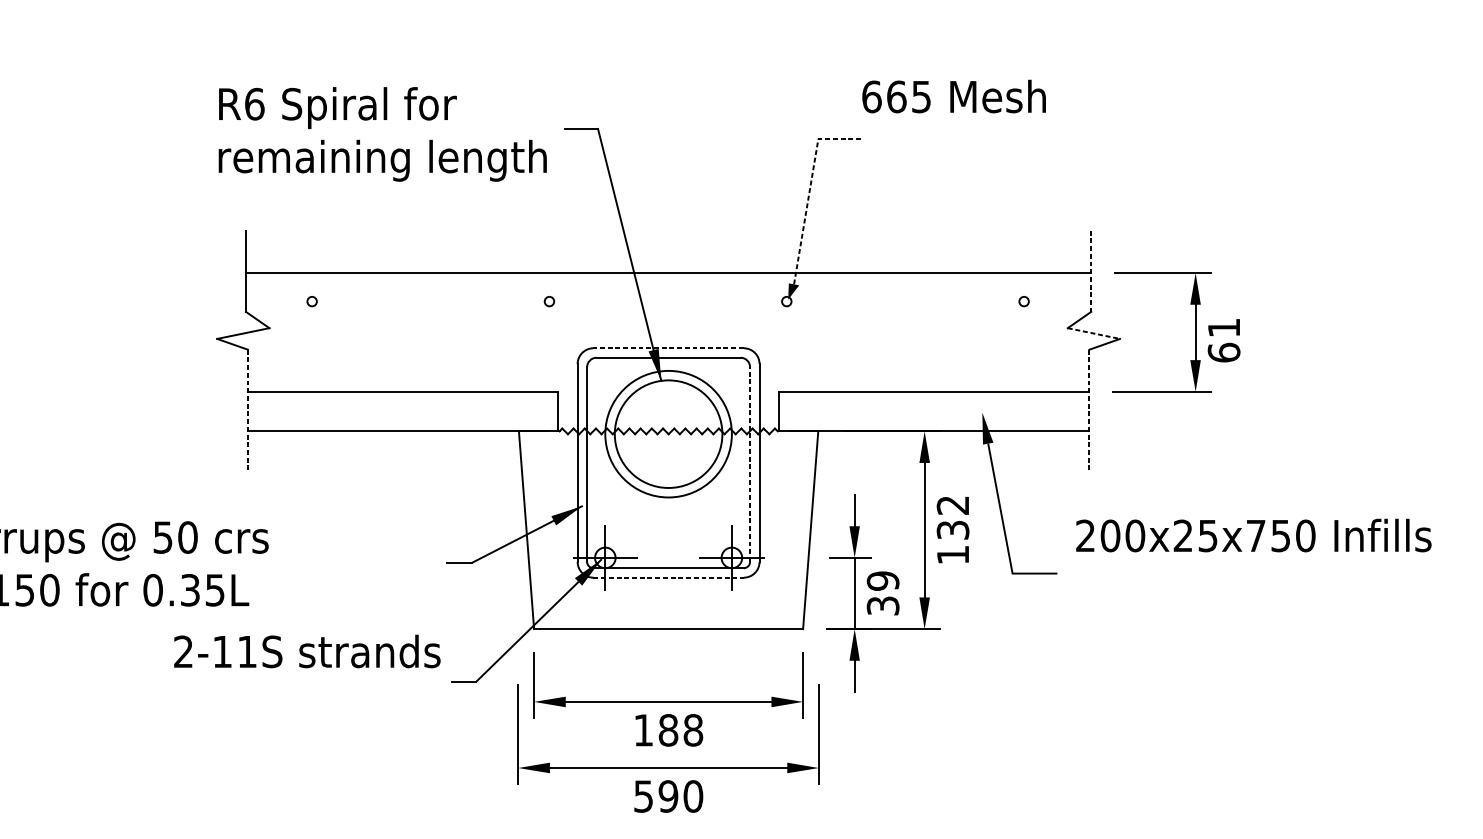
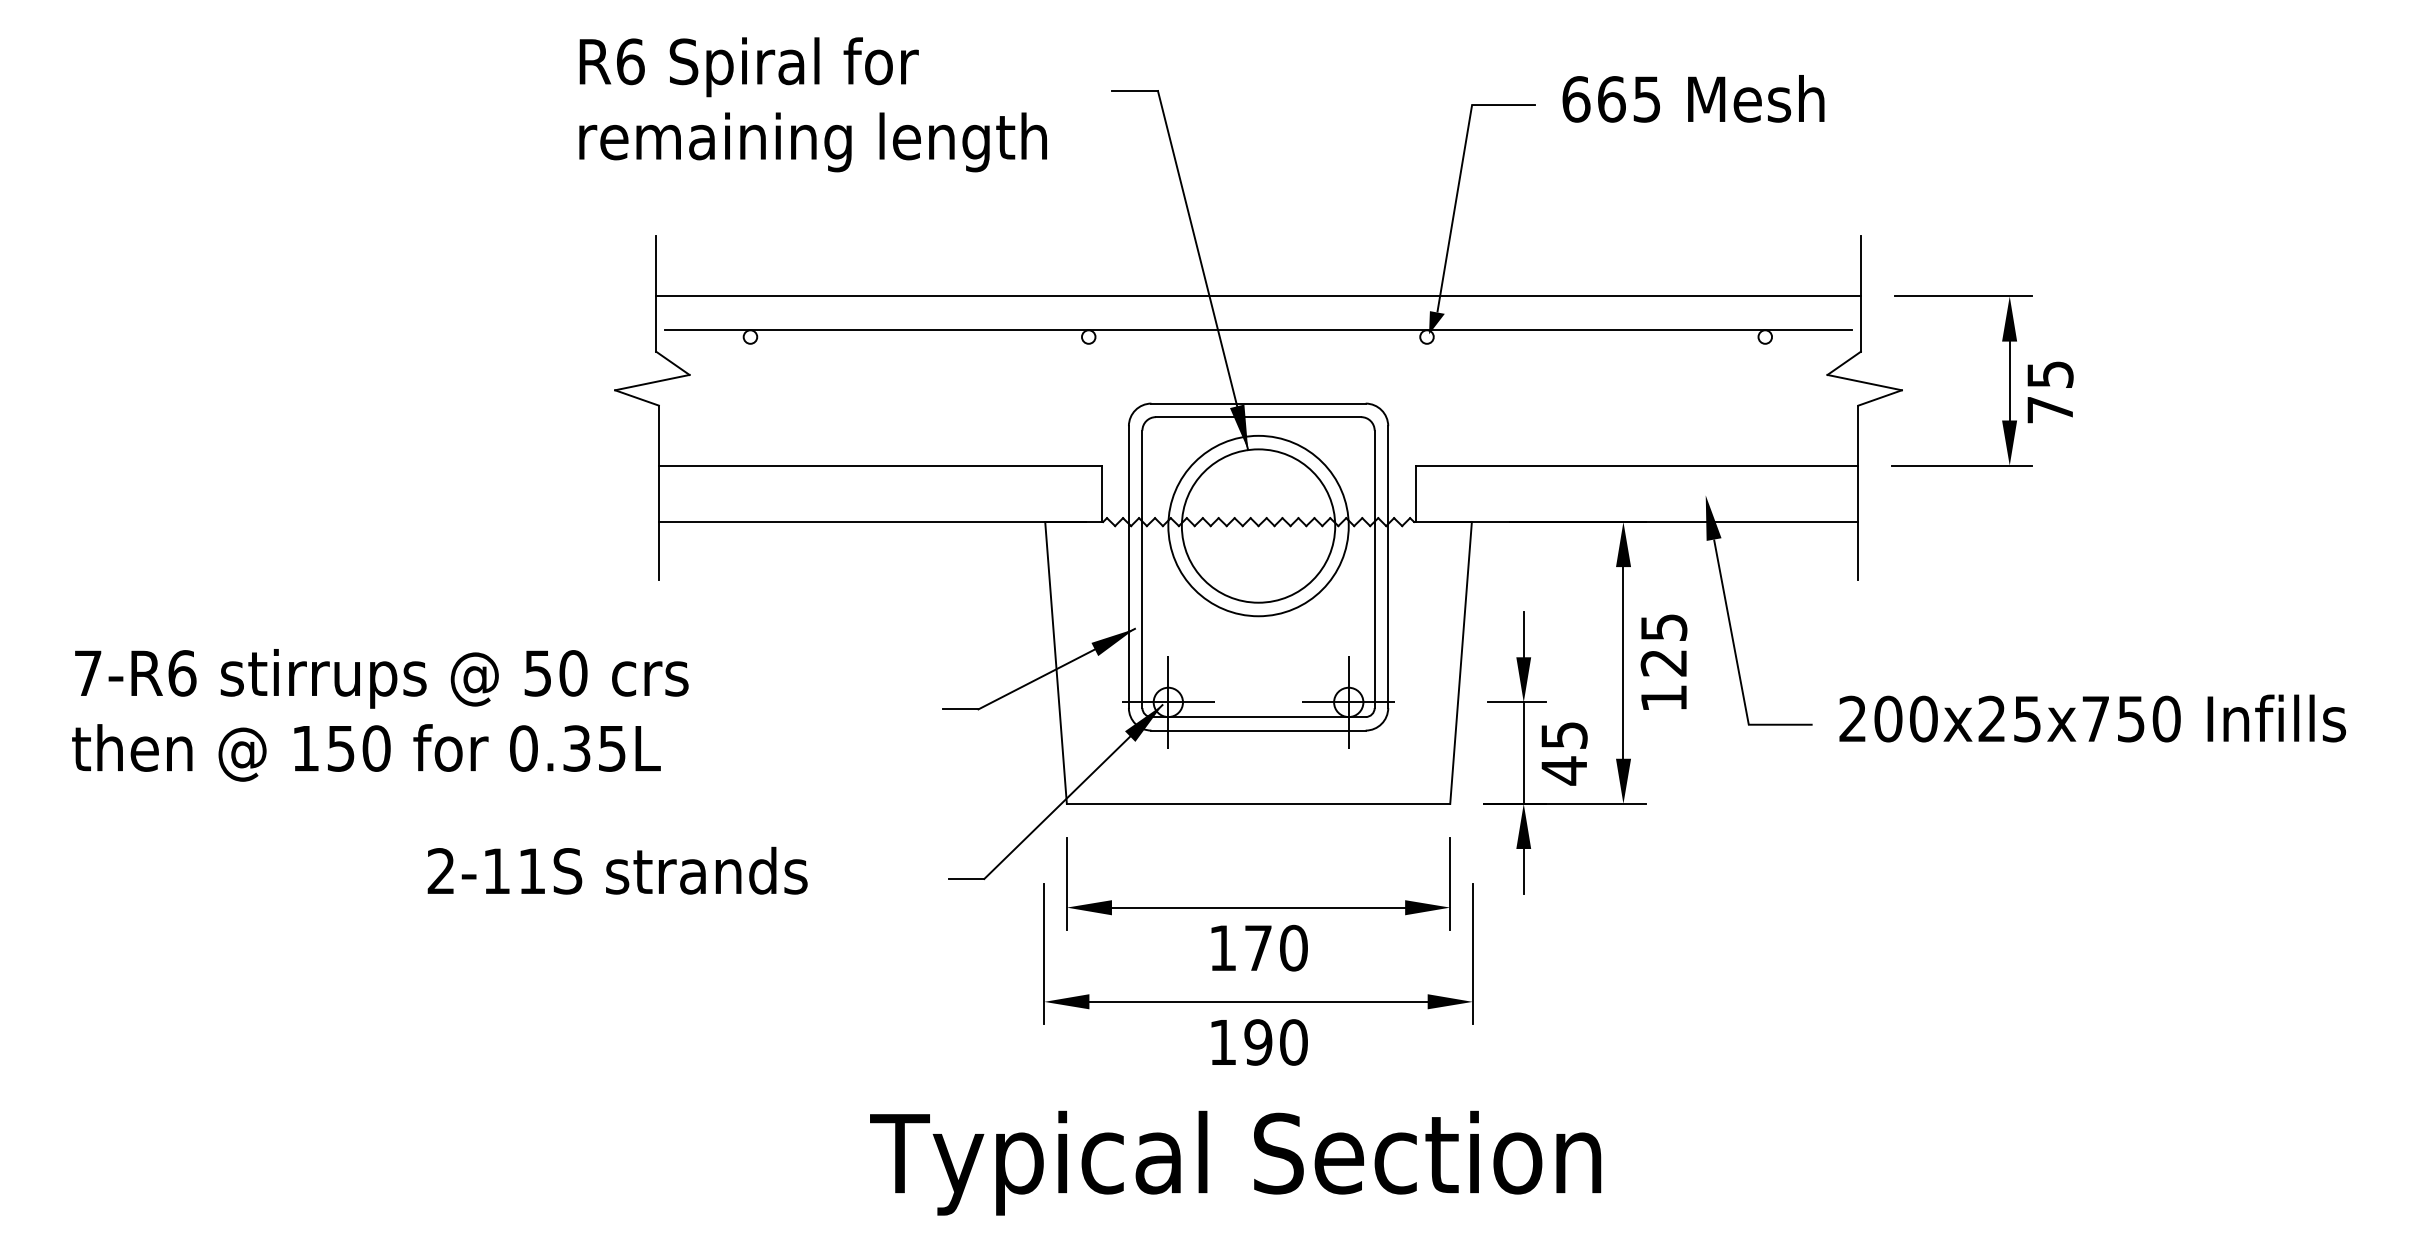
text: (954, 96) -> (1693, 98), moved
text: (382, 134) -> (812, 104), moved
line: (810, 188) -> (1460, 176), dashed -> solid
line: (1090, 271) -> (1860, 293), dashed -> solid
line: (668, 296) -> (1258, 330), added
line: (1093, 333) -> (1864, 382), dashed -> solid
text: (1224, 340) -> (2050, 392), 61 -> 75
line: (668, 348) -> (1258, 403), dashed -> solid
line: (247, 411) -> (658, 493), dashed -> solid
line: (1089, 411) -> (1858, 493), dashed -> solid
line: (749, 464) -> (1374, 569), dashed -> solid
text: (952, 517) -> (1663, 645), 132 -> 125
text: (1253, 535) -> (2092, 718), moved
line: (669, 577) -> (1259, 730), dashed -> solid
text: (883, 593) -> (1564, 753), 39 -> 45
text: (307, 651) -> (617, 870), moved
text: (680, 729) -> (1275, 947), 188 -> 170
text: (643, 796) -> (1222, 1042), 590 -> 190

